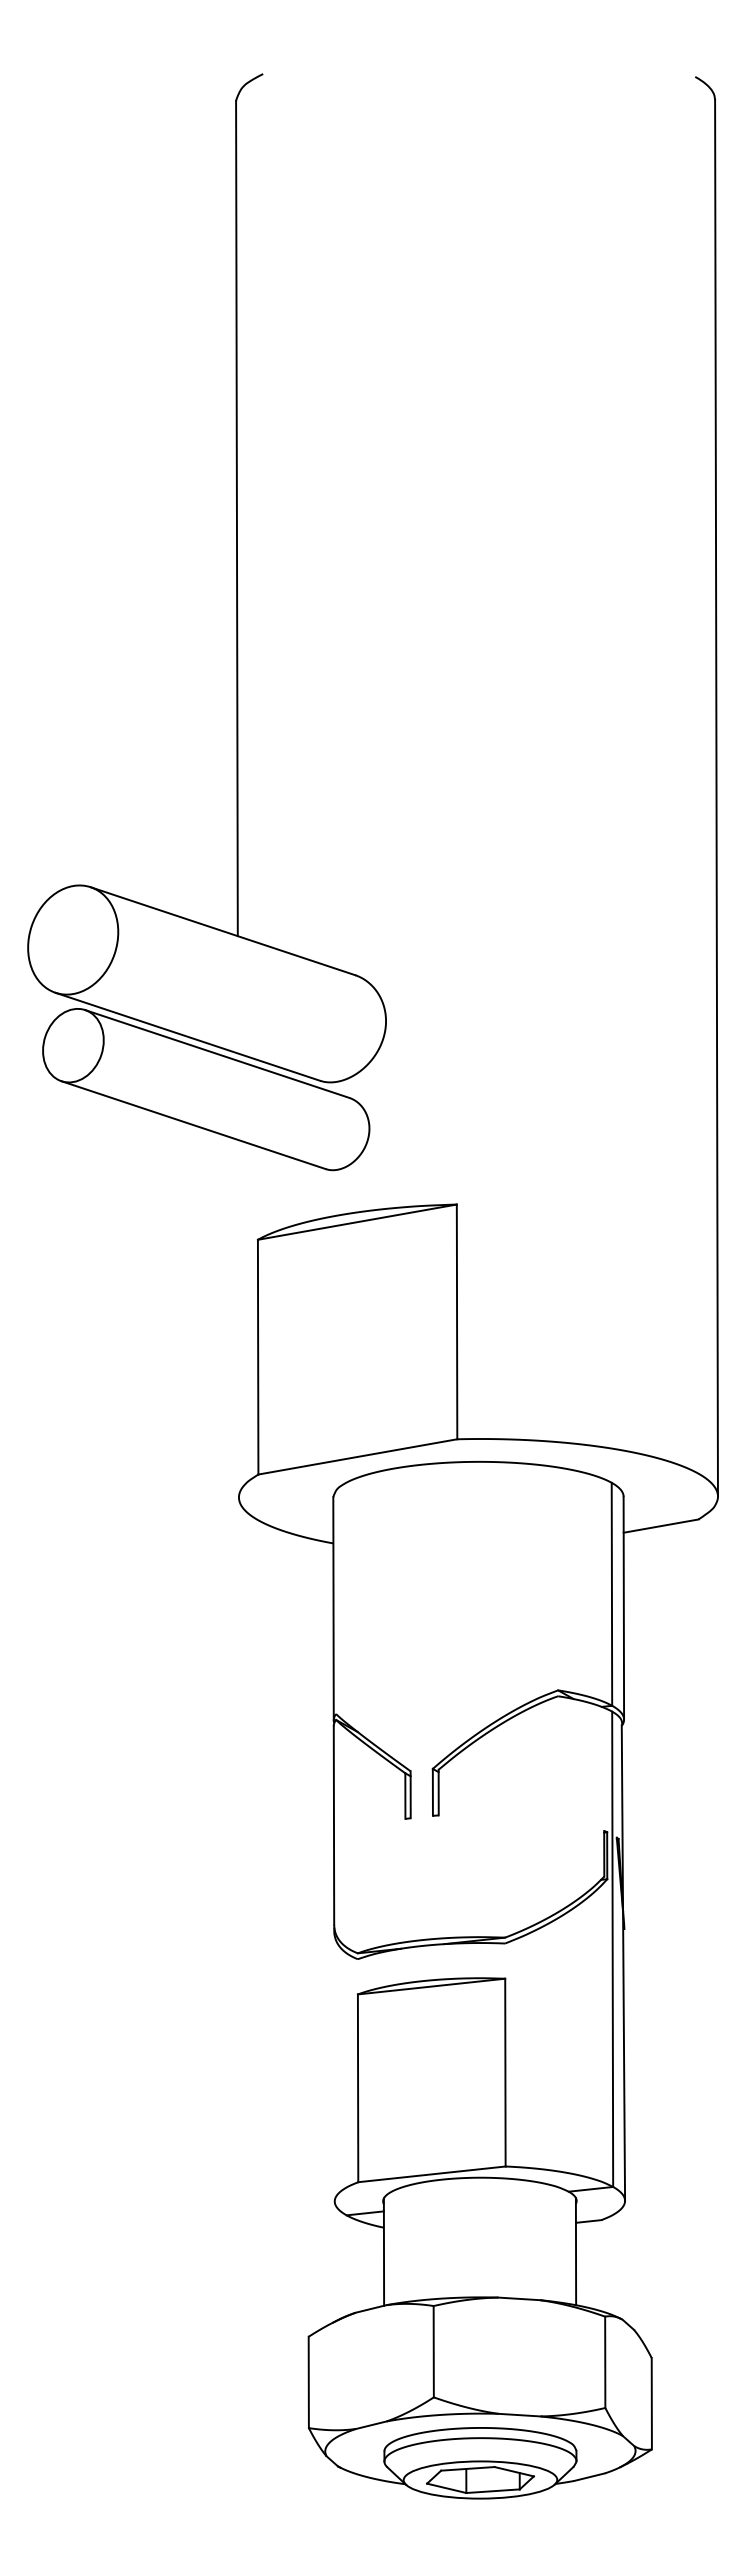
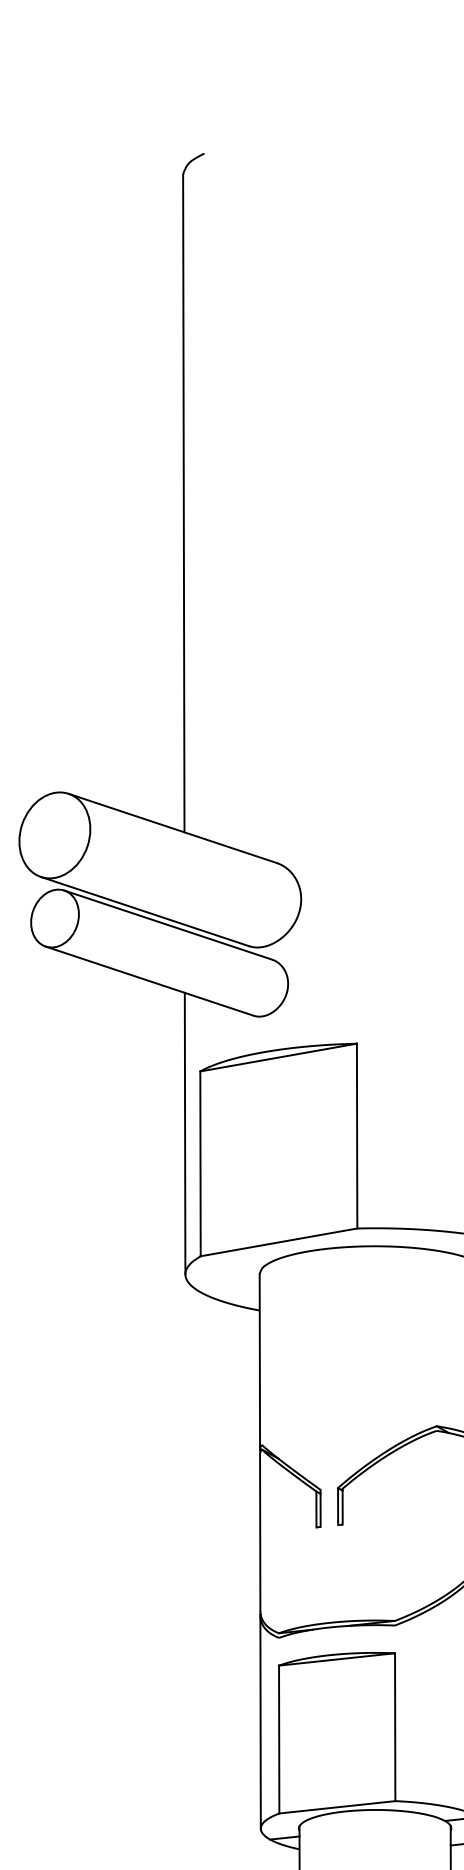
line: (238, 1318) -> (185, 1133), added
line: (334, 2065) -> (260, 1721), added

